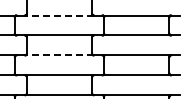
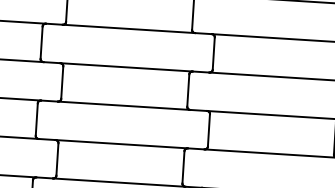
line: (59, 15) -> (128, 28), dashed -> solid
line: (59, 55) -> (124, 106), dashed -> solid

